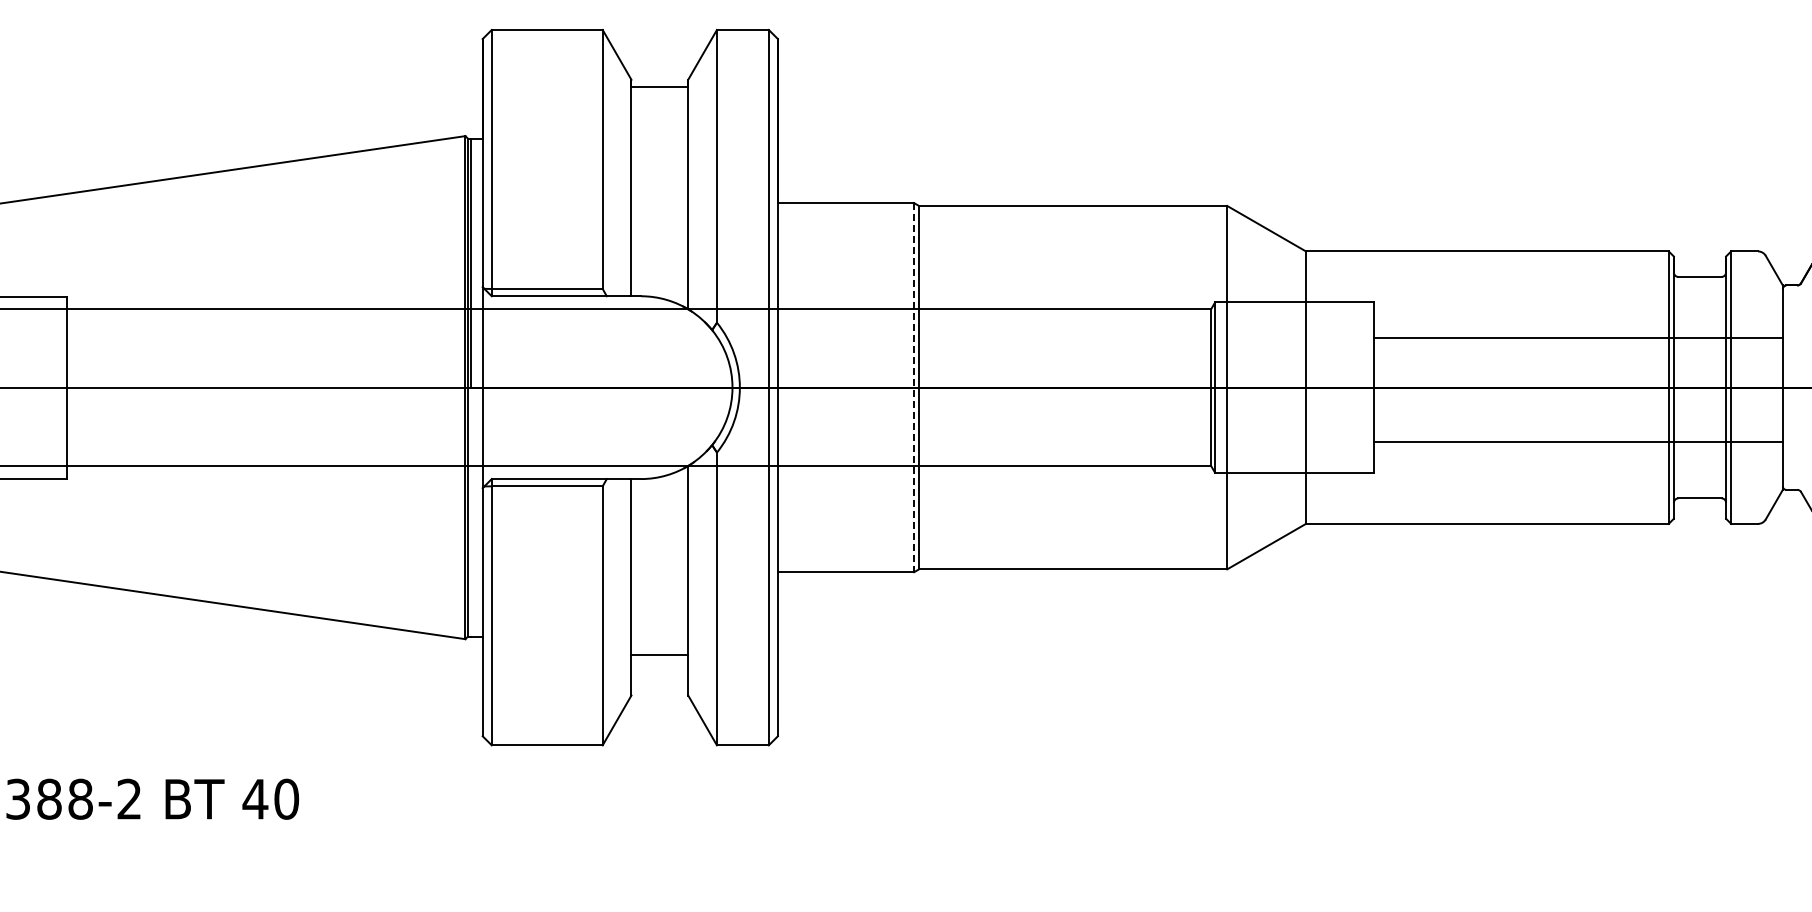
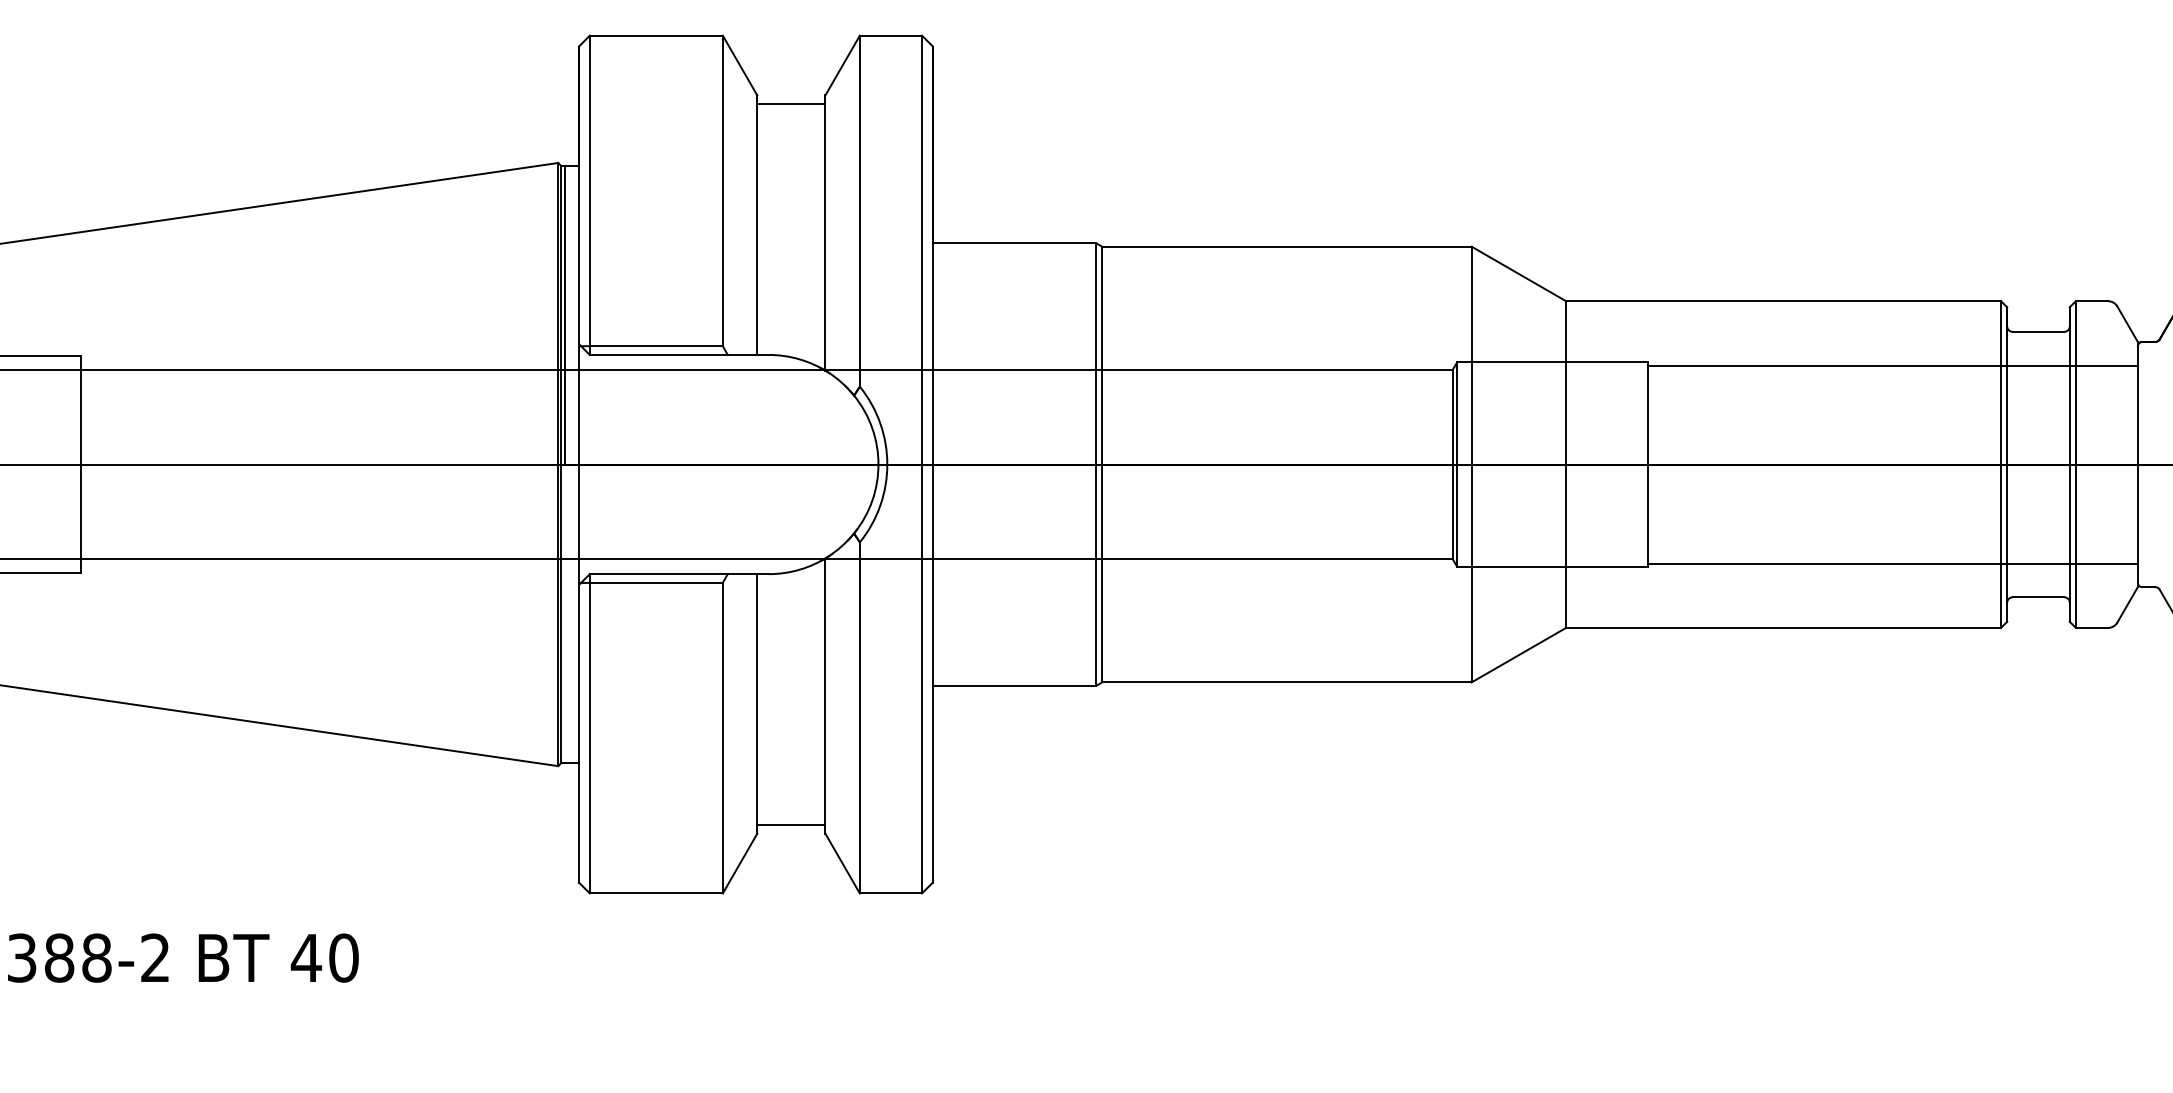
line: (1578, 338) -> (1892, 366), moved
line: (914, 387) -> (1096, 464), dashed -> solid
line: (1578, 442) -> (1892, 563), moved
line: (659, 654) -> (790, 825), moved

